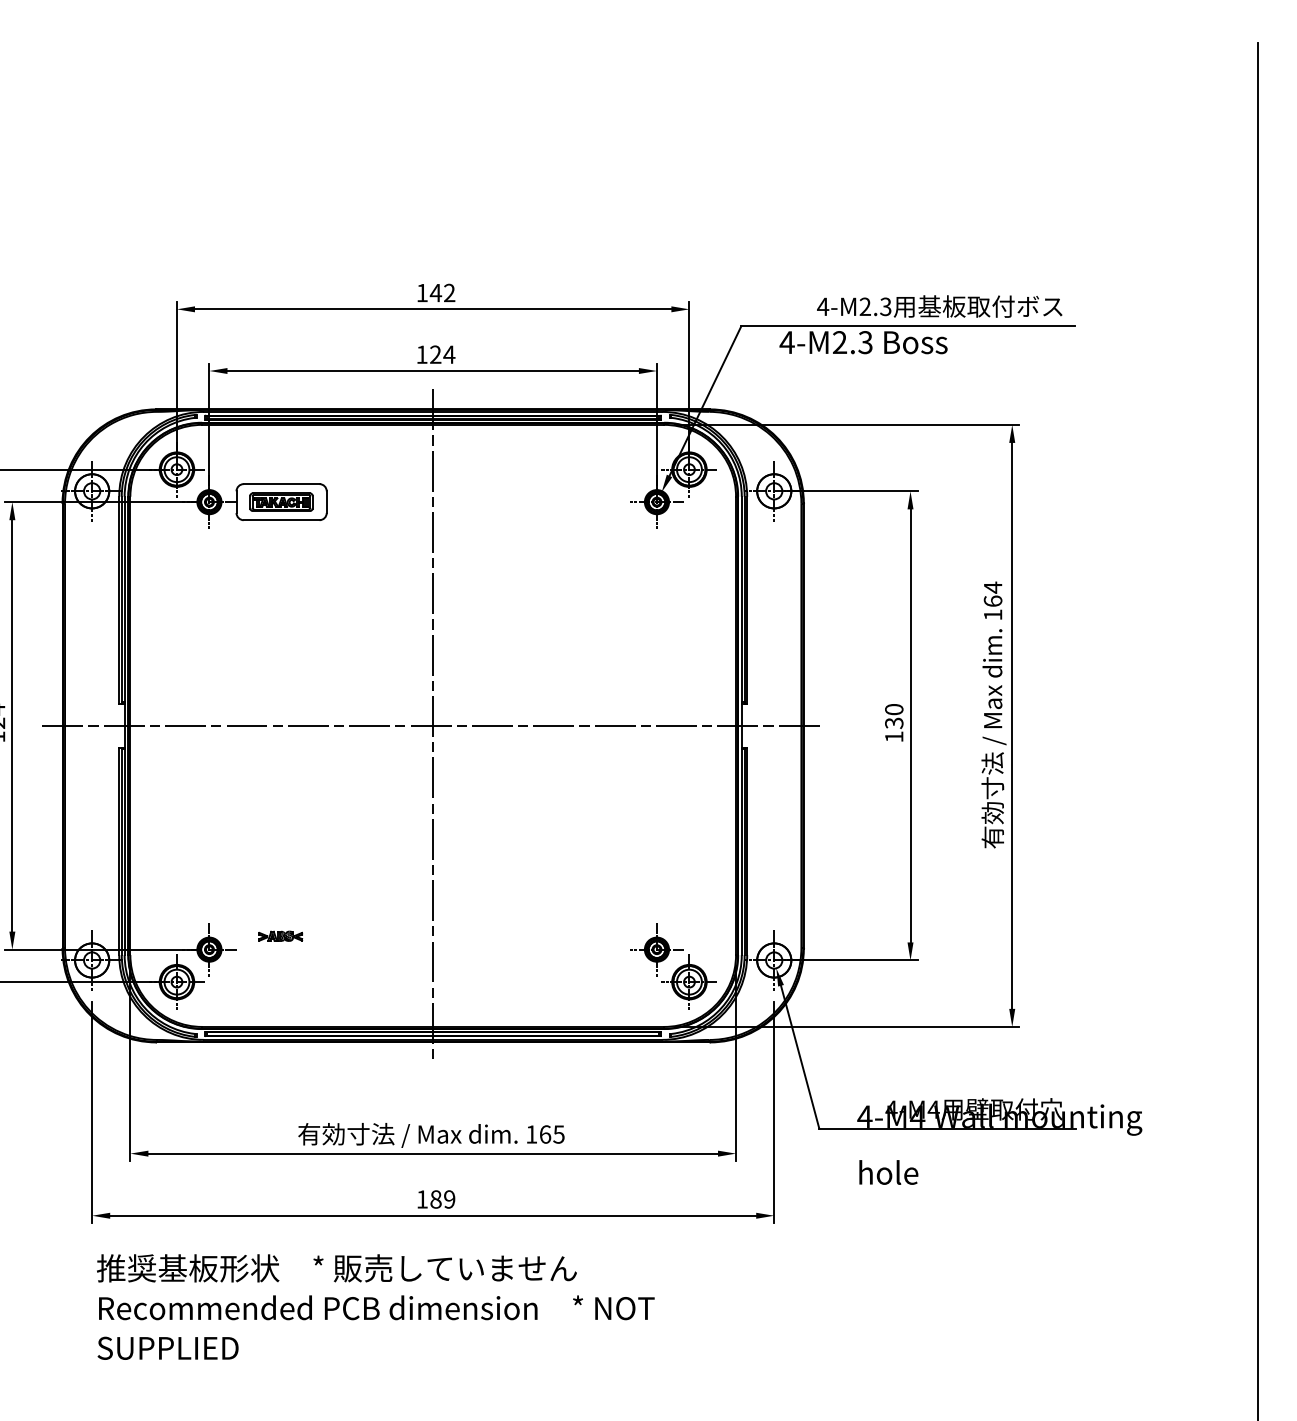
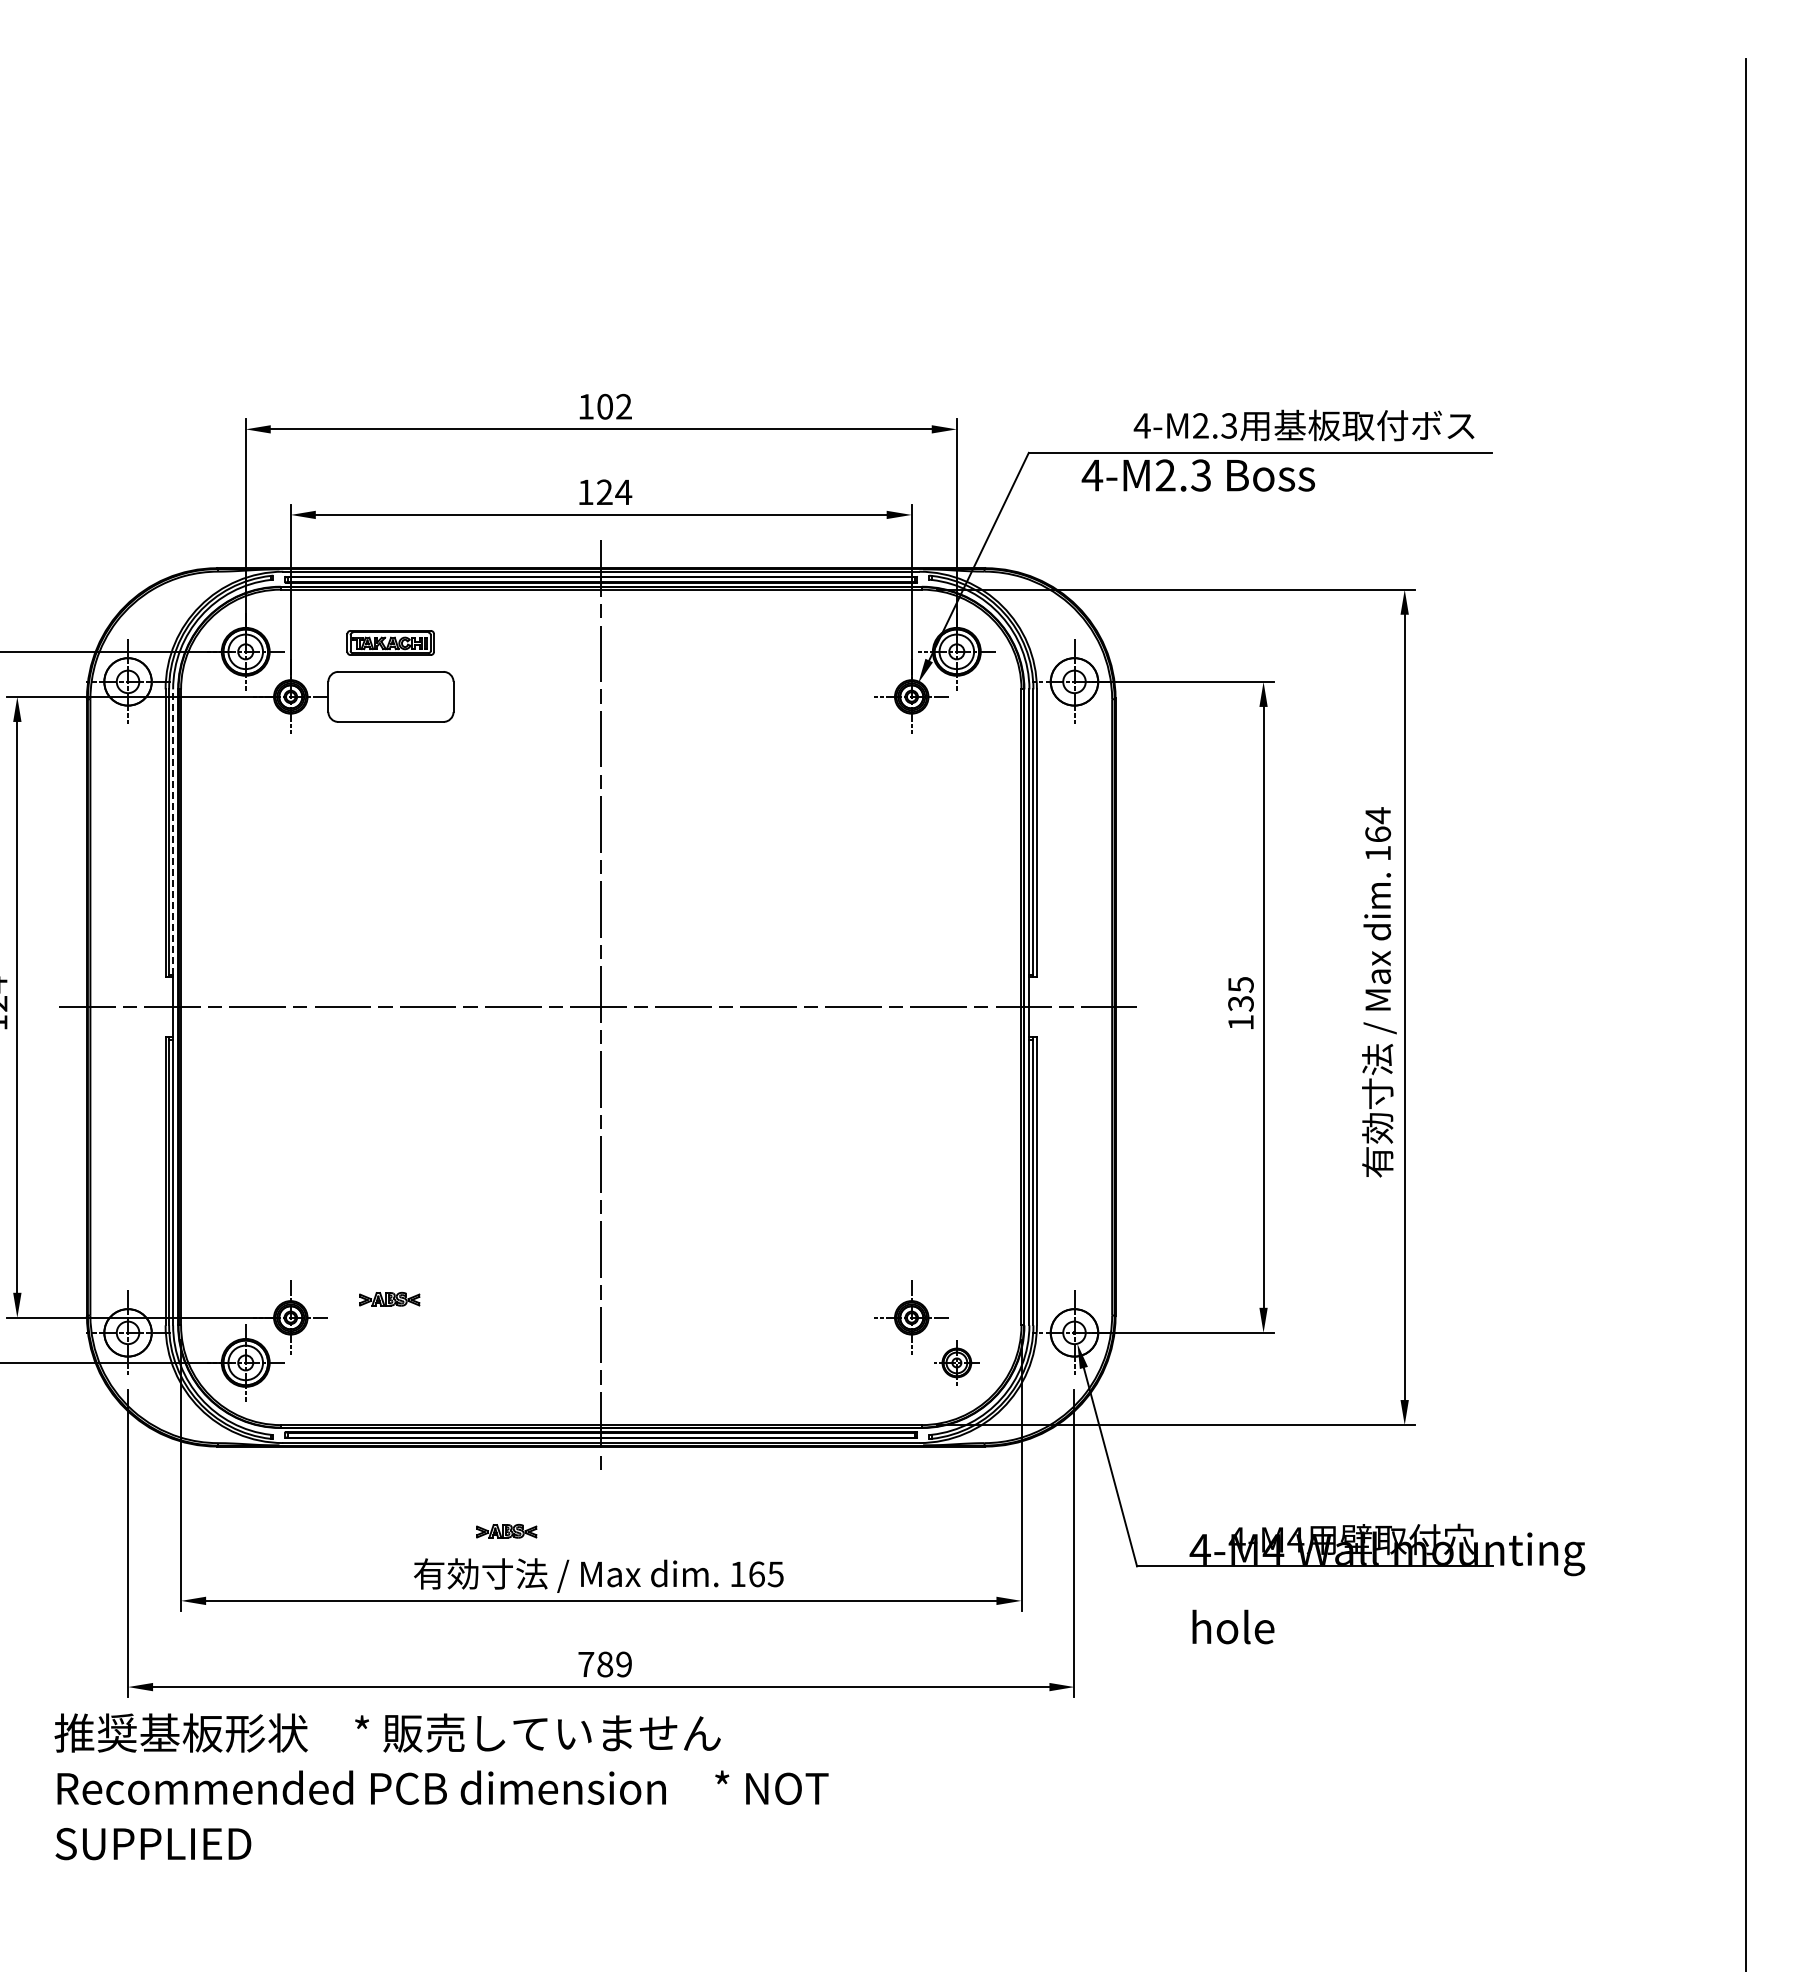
text: (435, 292) -> (604, 406), 142 -> 102
part: (281, 501) -> (390, 642), moved
line: (124, 599) -> (173, 832), solid -> dashed
text: (893, 709) -> (1240, 984), 130 -> 135
part: (689, 981) -> (956, 1362), size x0.6
part: (364, 1102) -> (506, 1530), added
text: (422, 1199) -> (586, 1664), 189 -> 789
text: (375, 1306) -> (441, 1786), moved

